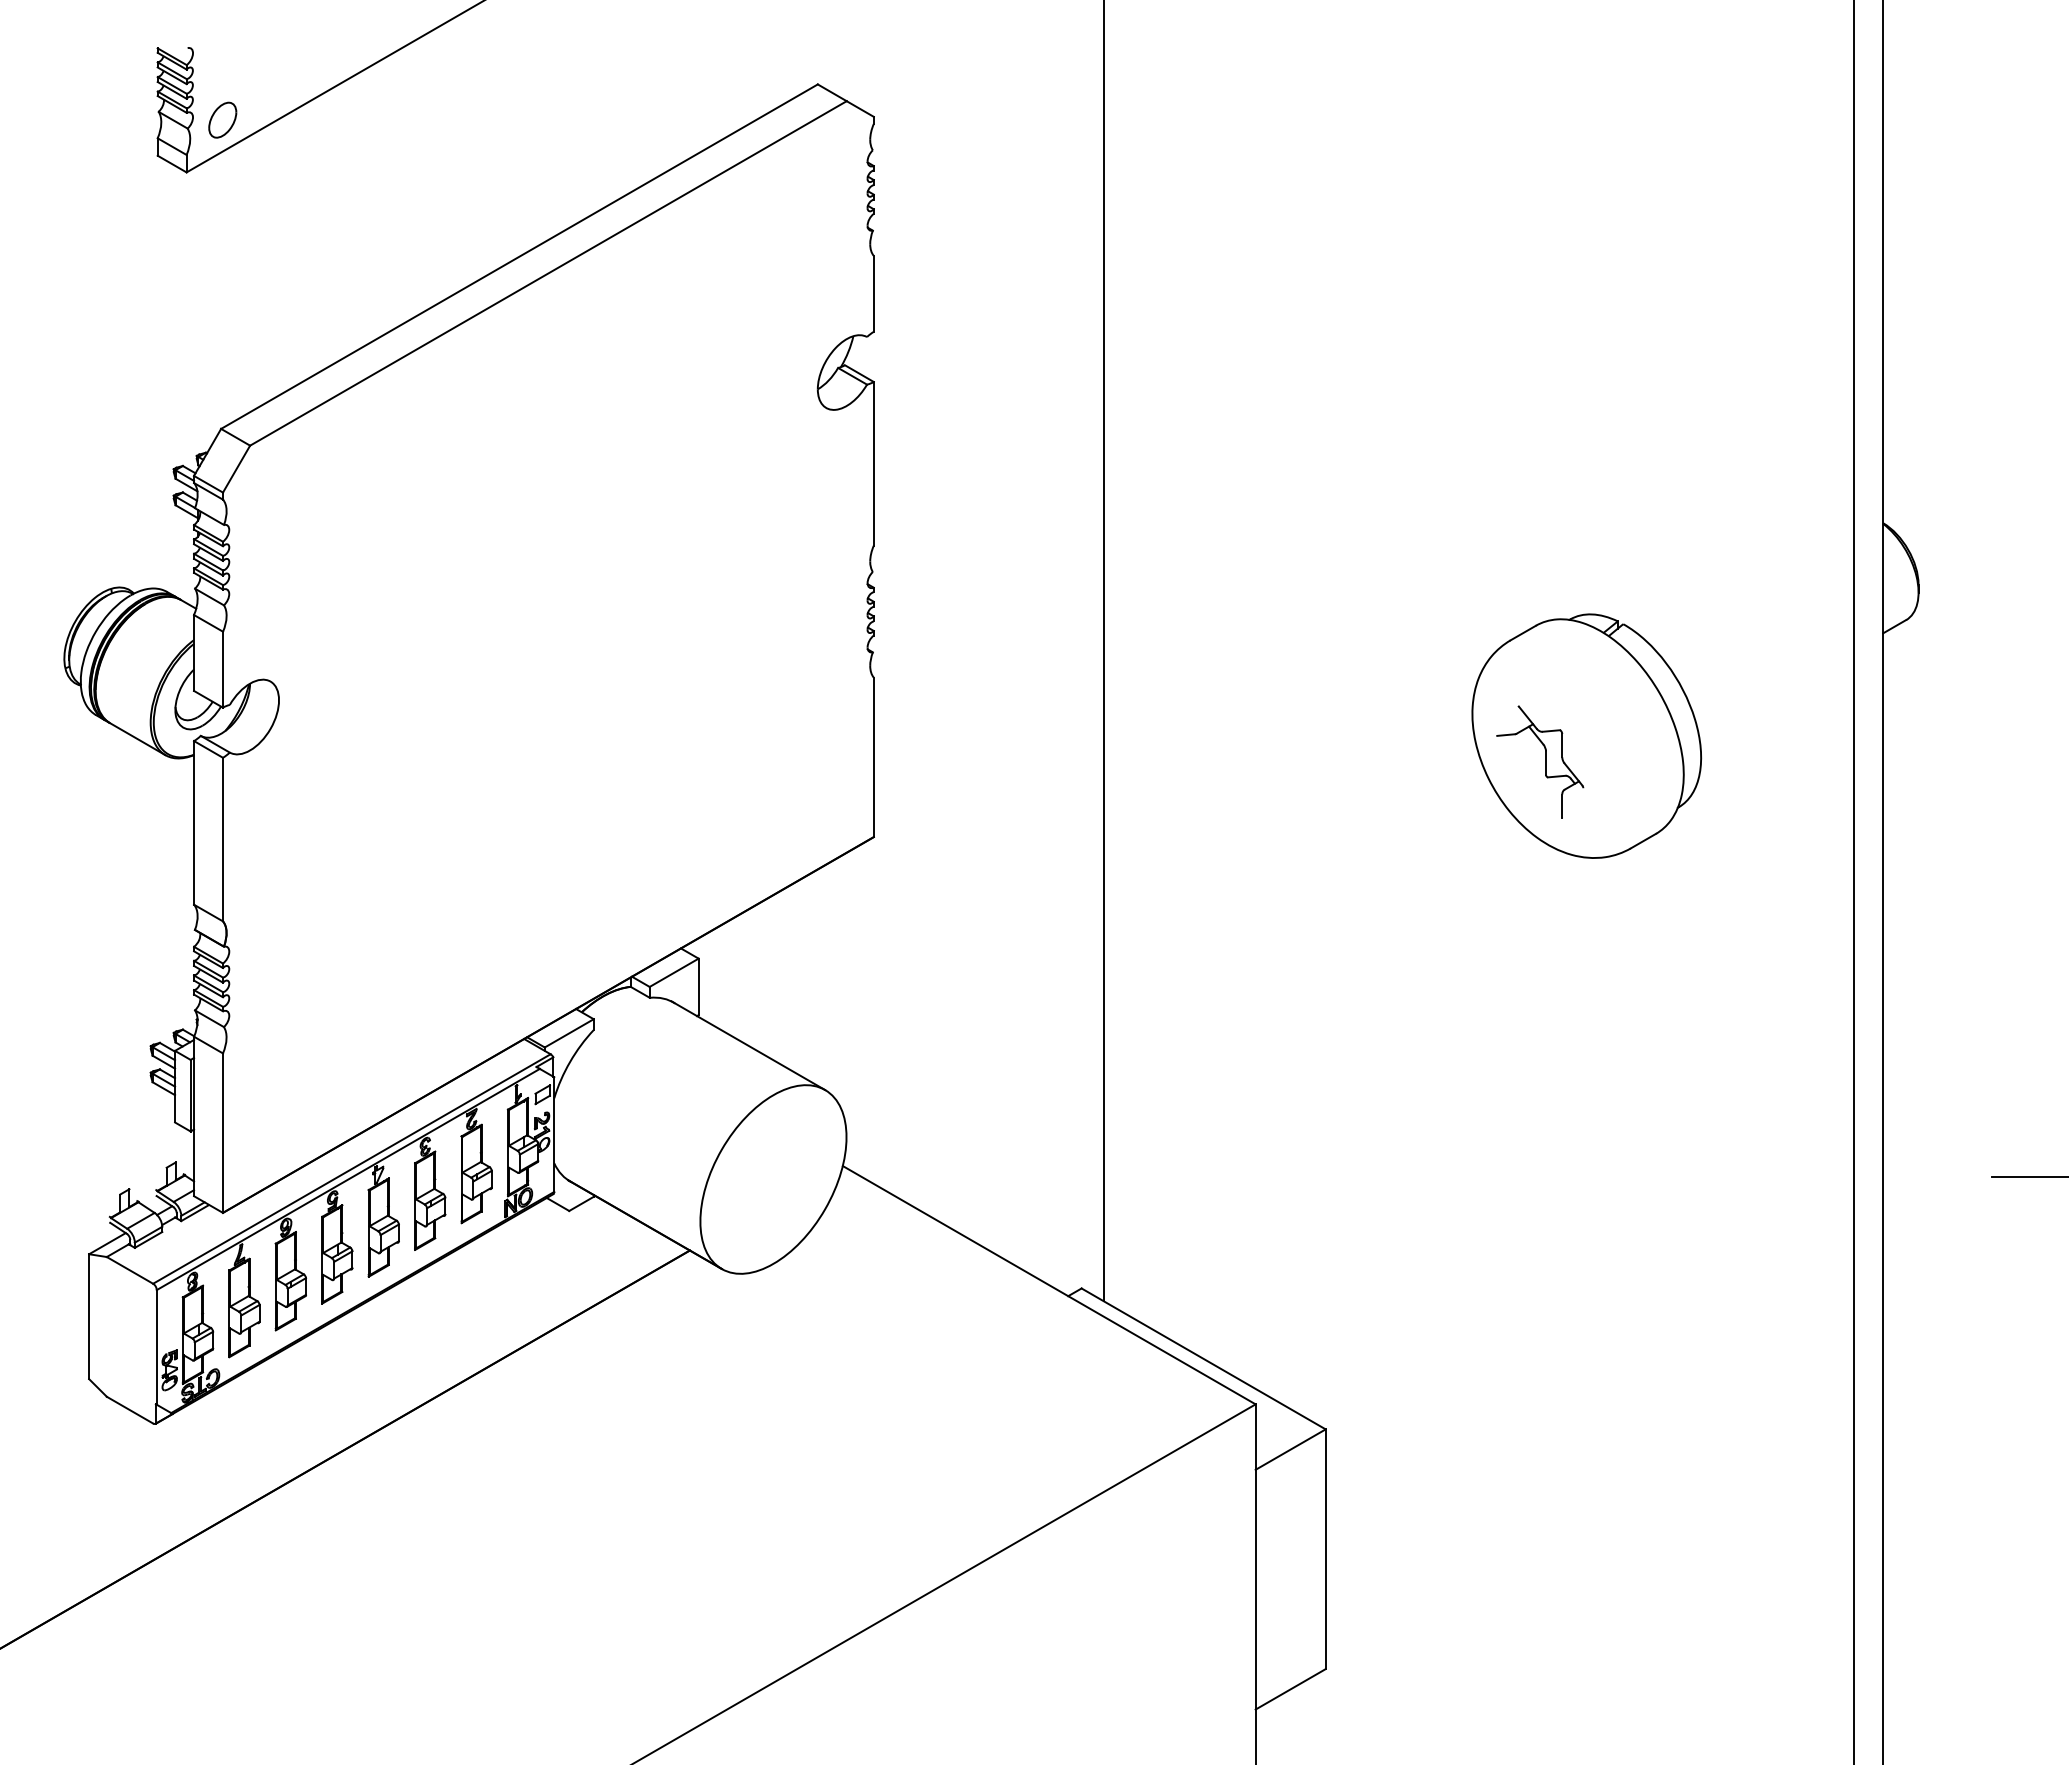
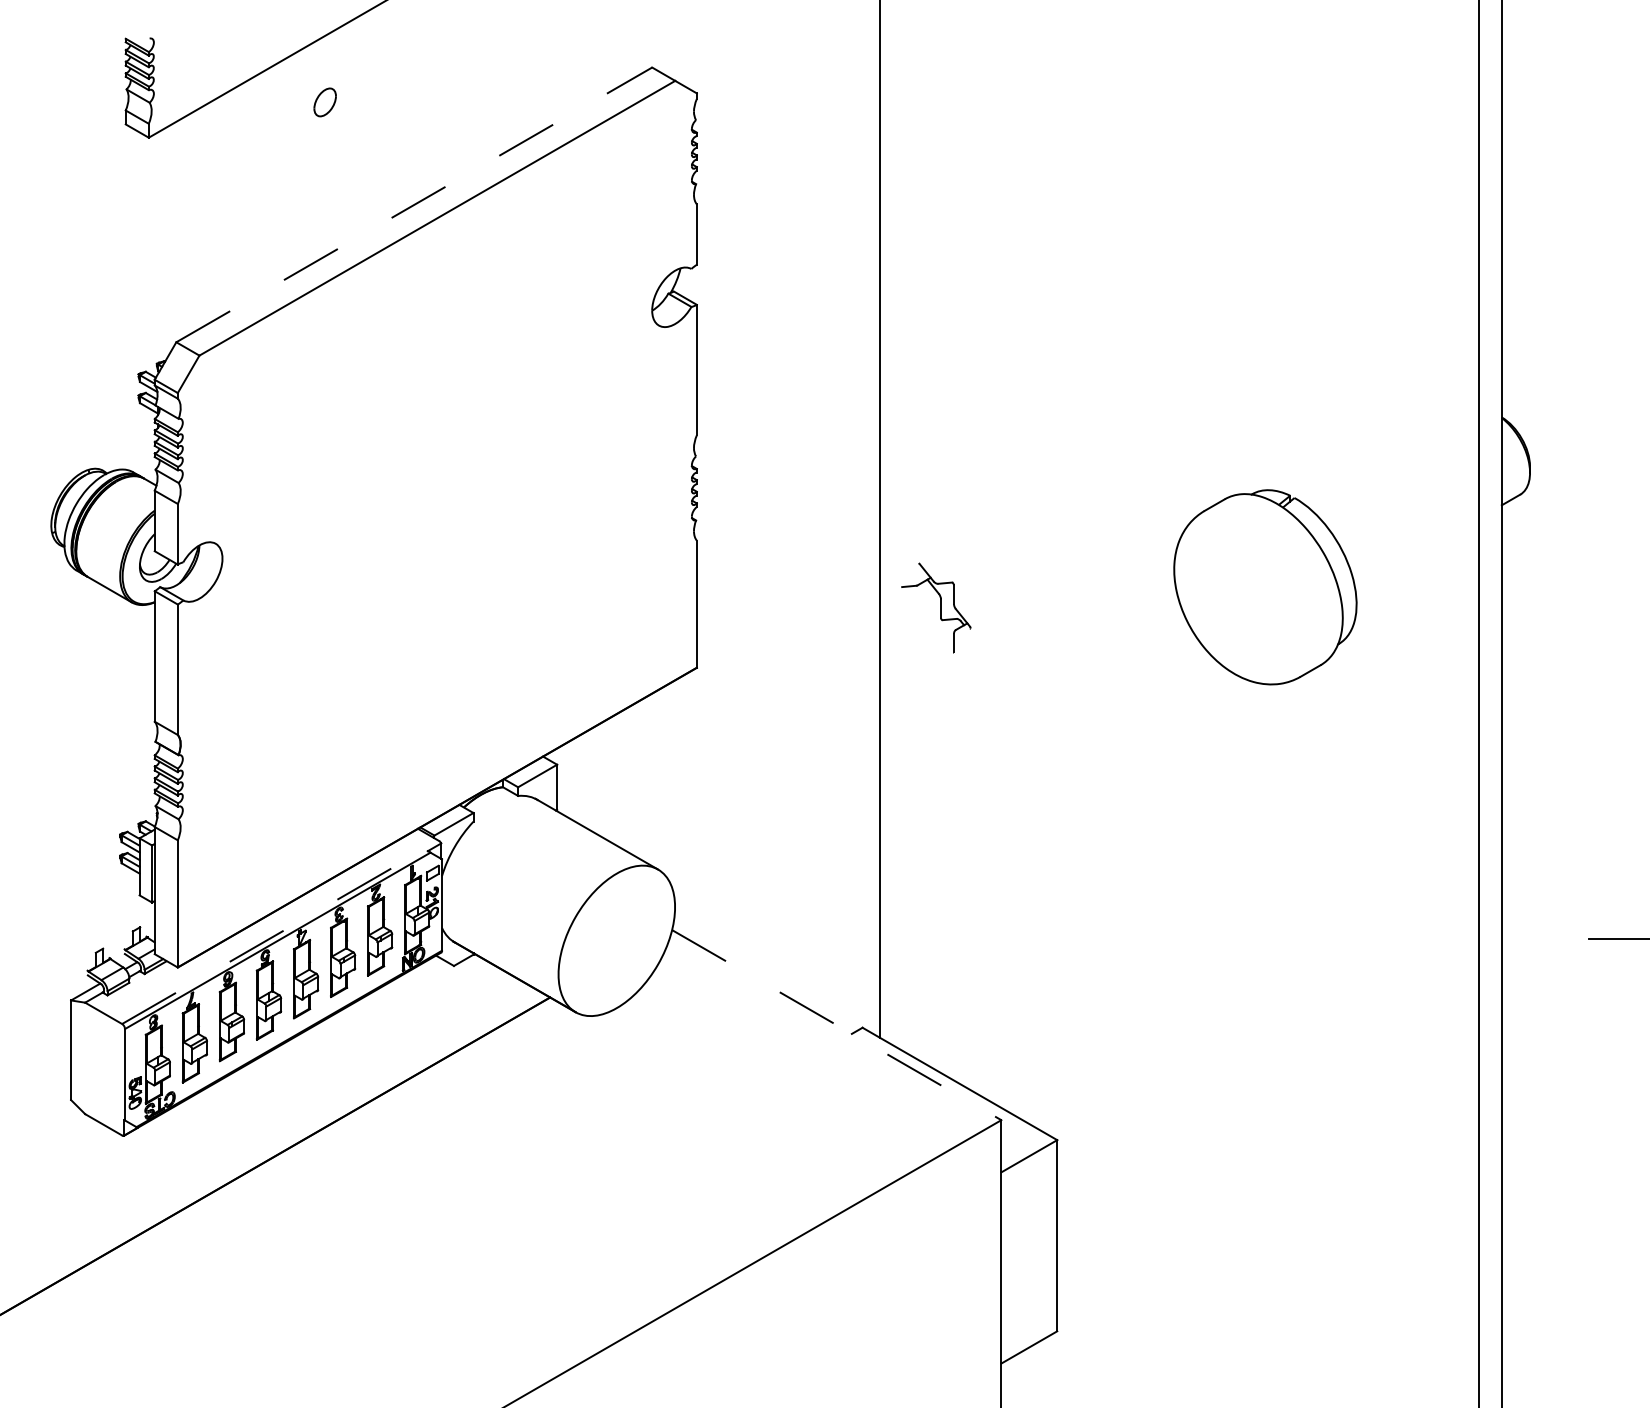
part: (222, 119) -> (324, 101), moved
line: (519, 256) -> (414, 204), solid -> dashed
part: (1540, 761) -> (936, 607), moved
line: (352, 1168) -> (281, 932), solid -> dashed
line: (1049, 1285) -> (836, 1025), solid -> dashed

